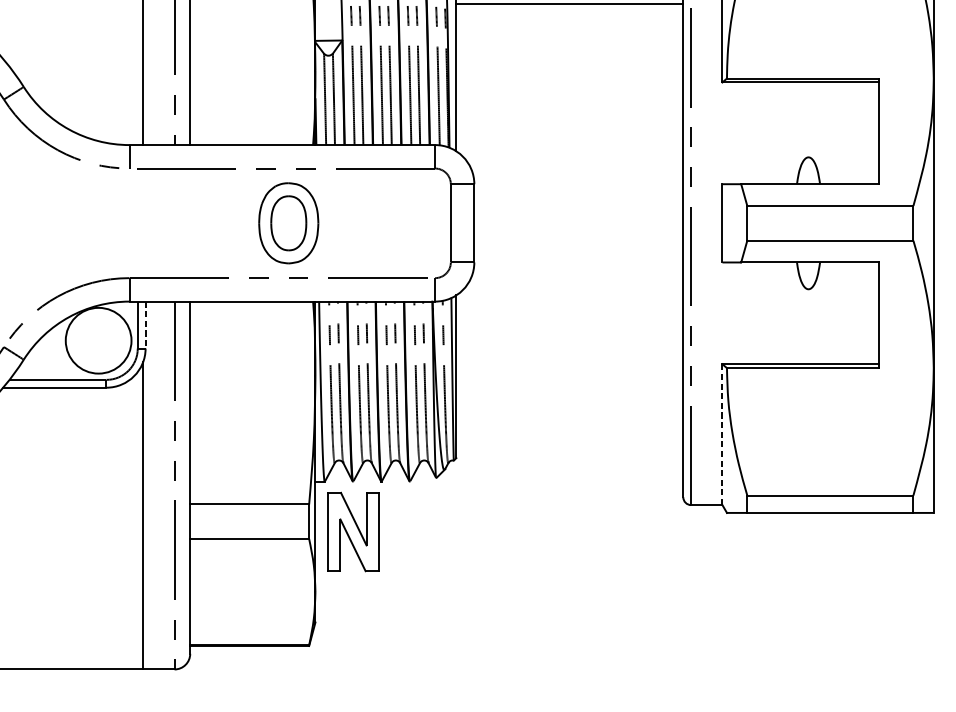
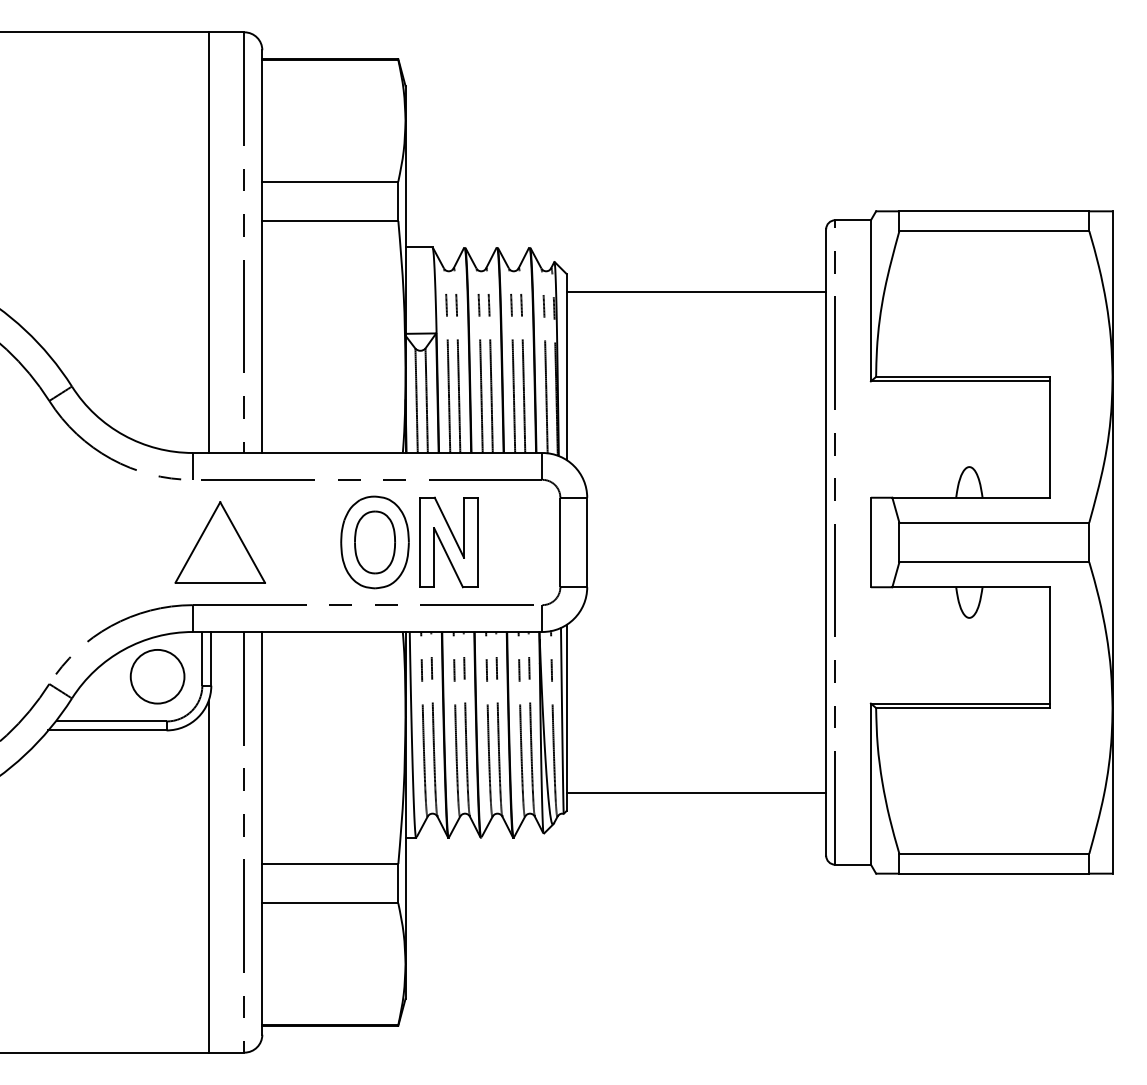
part: (152, 223) -> (219, 542), added
line: (145, 324) -> (211, 658), dashed -> solid
circle: (98, 340) -> (157, 676), size x0.71
line: (722, 434) -> (870, 784), dashed -> solid
line: (569, 442) -> (696, 793), added
part: (353, 532) -> (448, 542), moved

